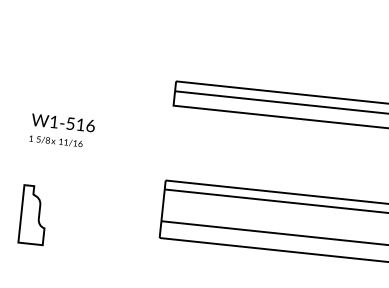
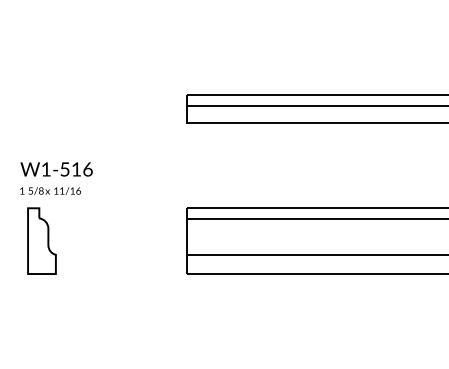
text: (62, 130) -> (56, 178), moved
part: (33, 214) -> (41, 240), moved

